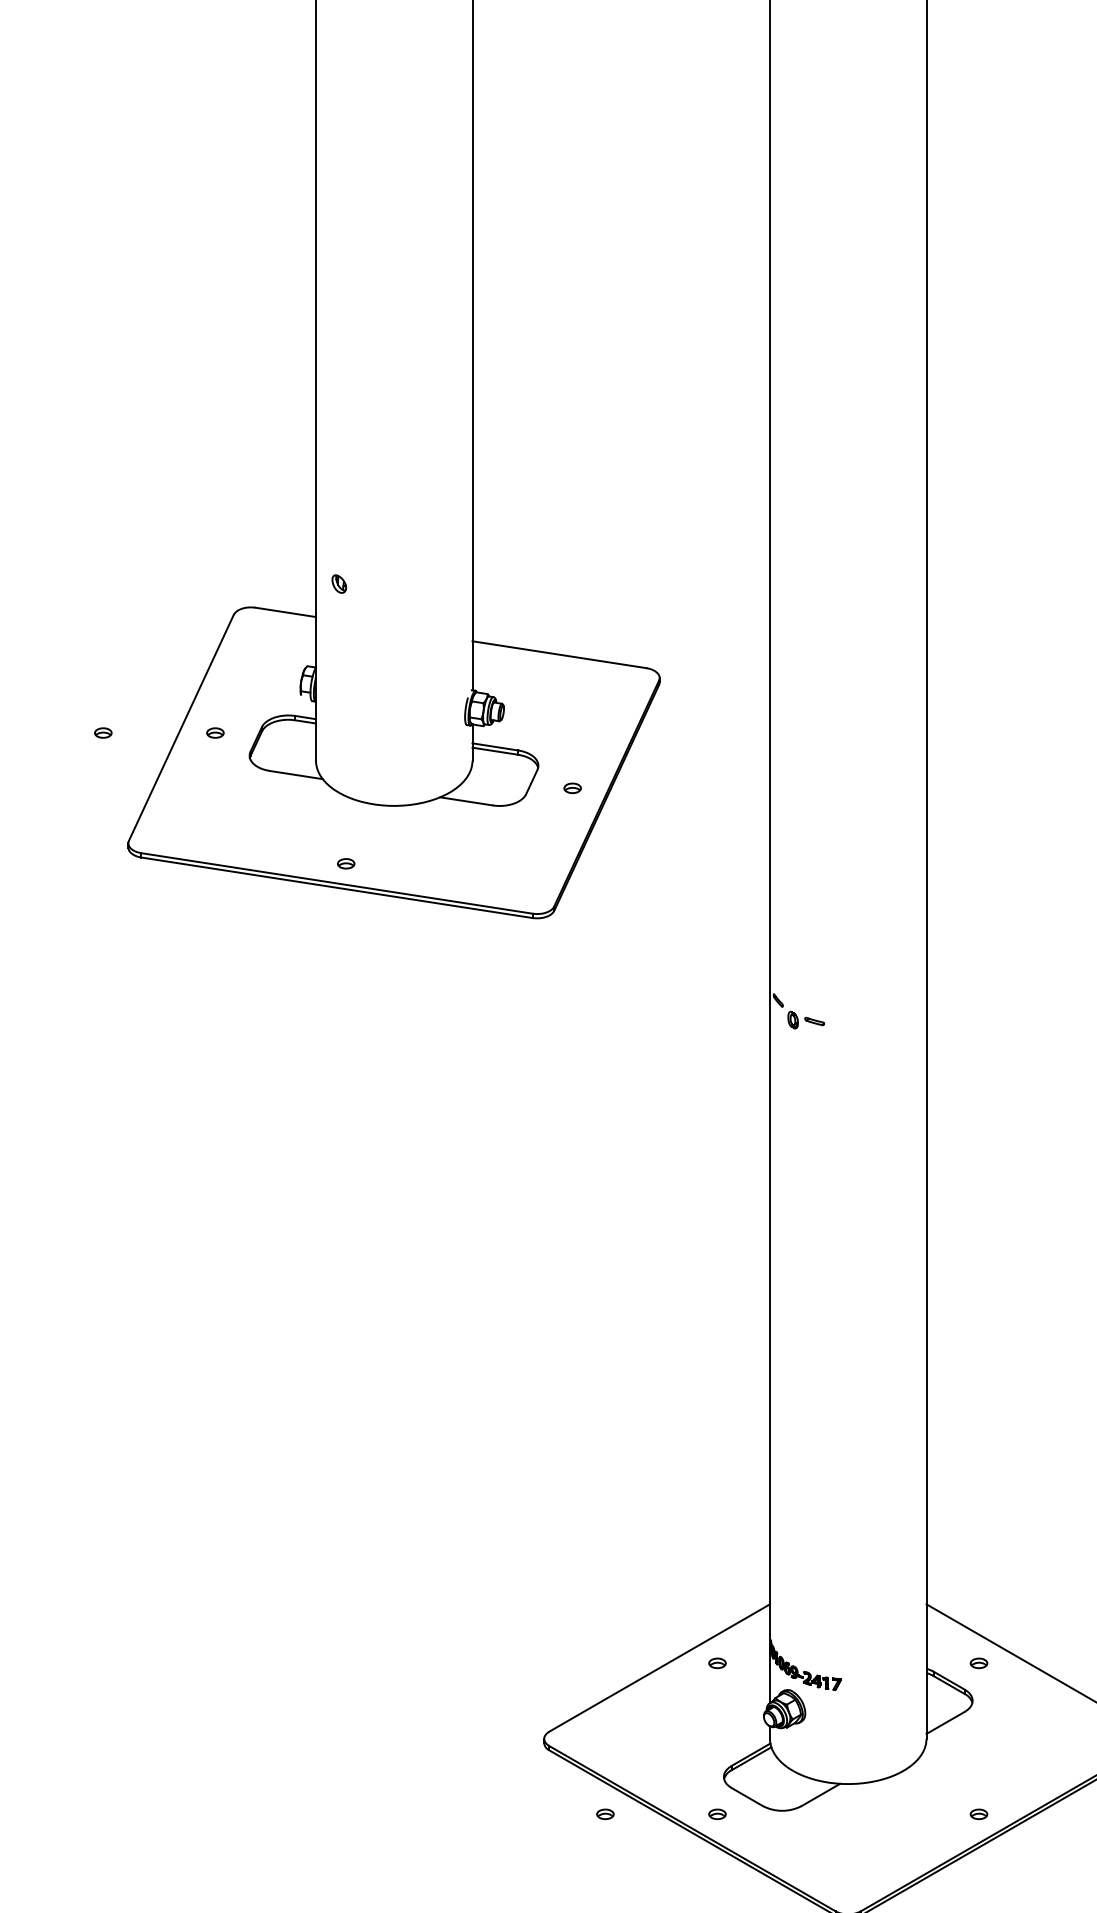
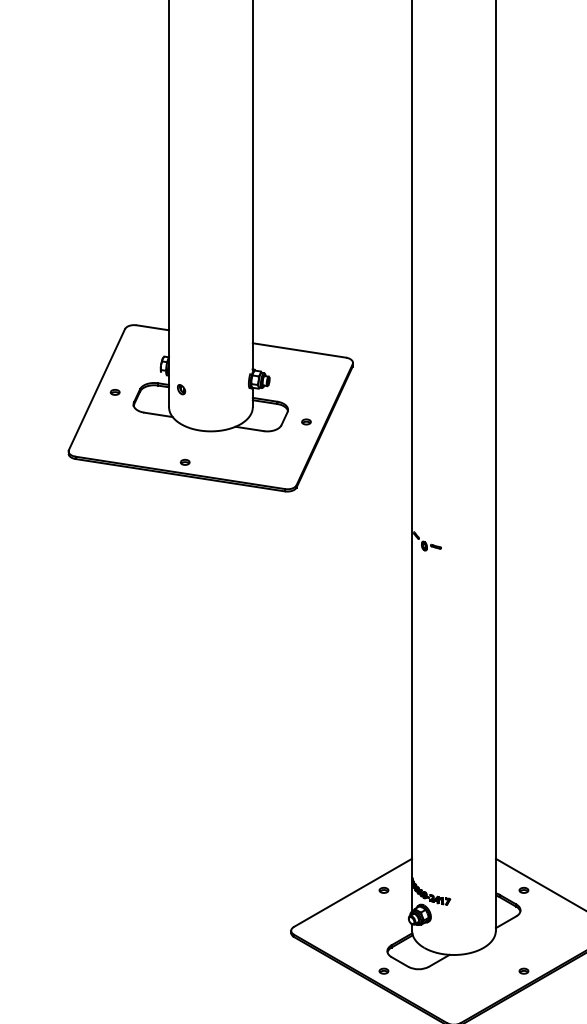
part: (339, 583) -> (181, 389), moved
part: (102, 733) -> (54, 392), removed
part: (604, 1813) -> (323, 970), removed

